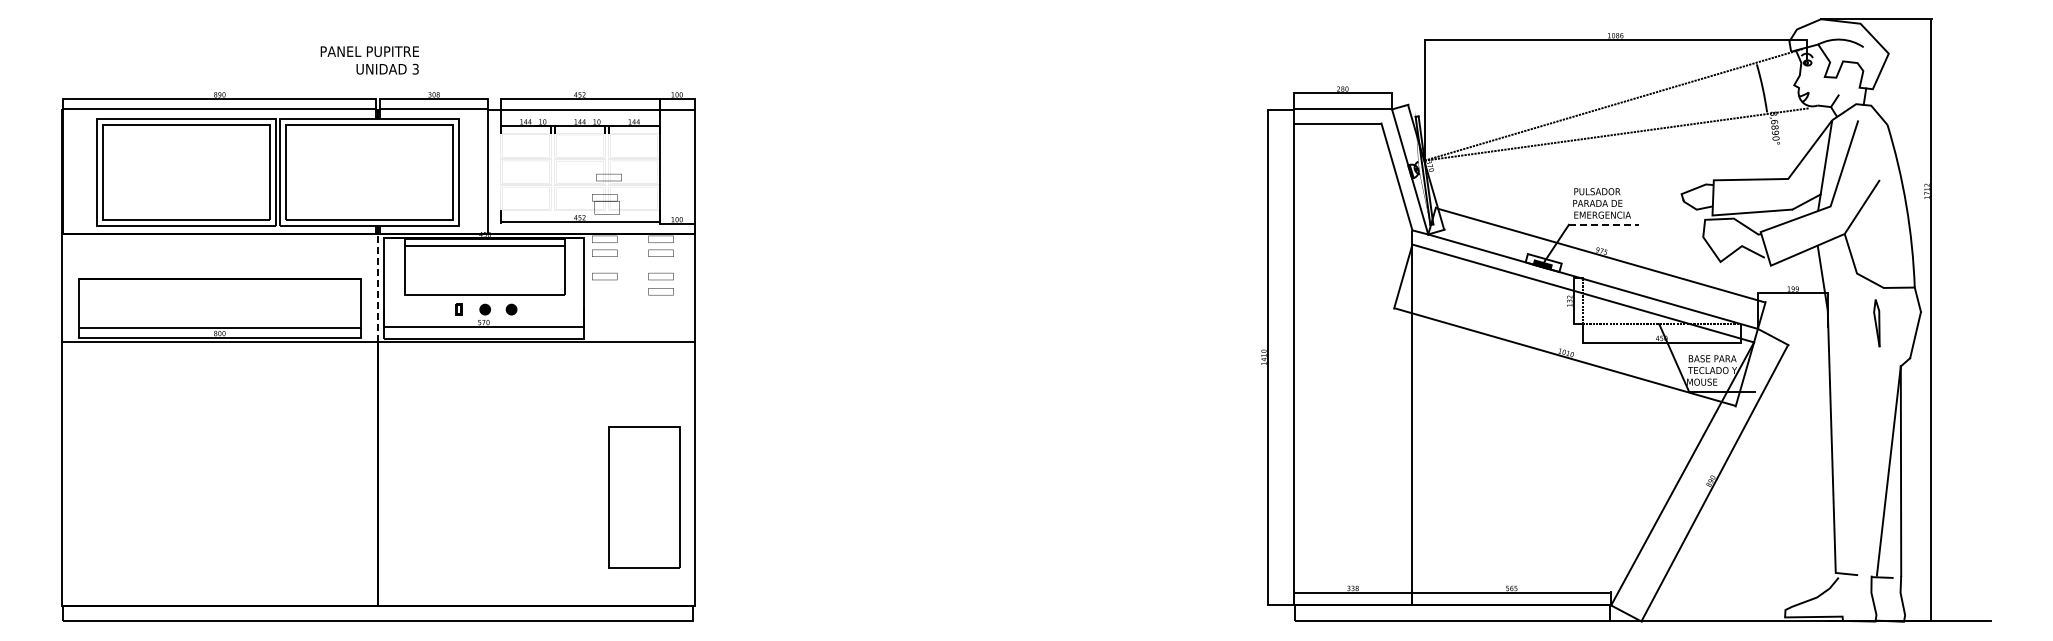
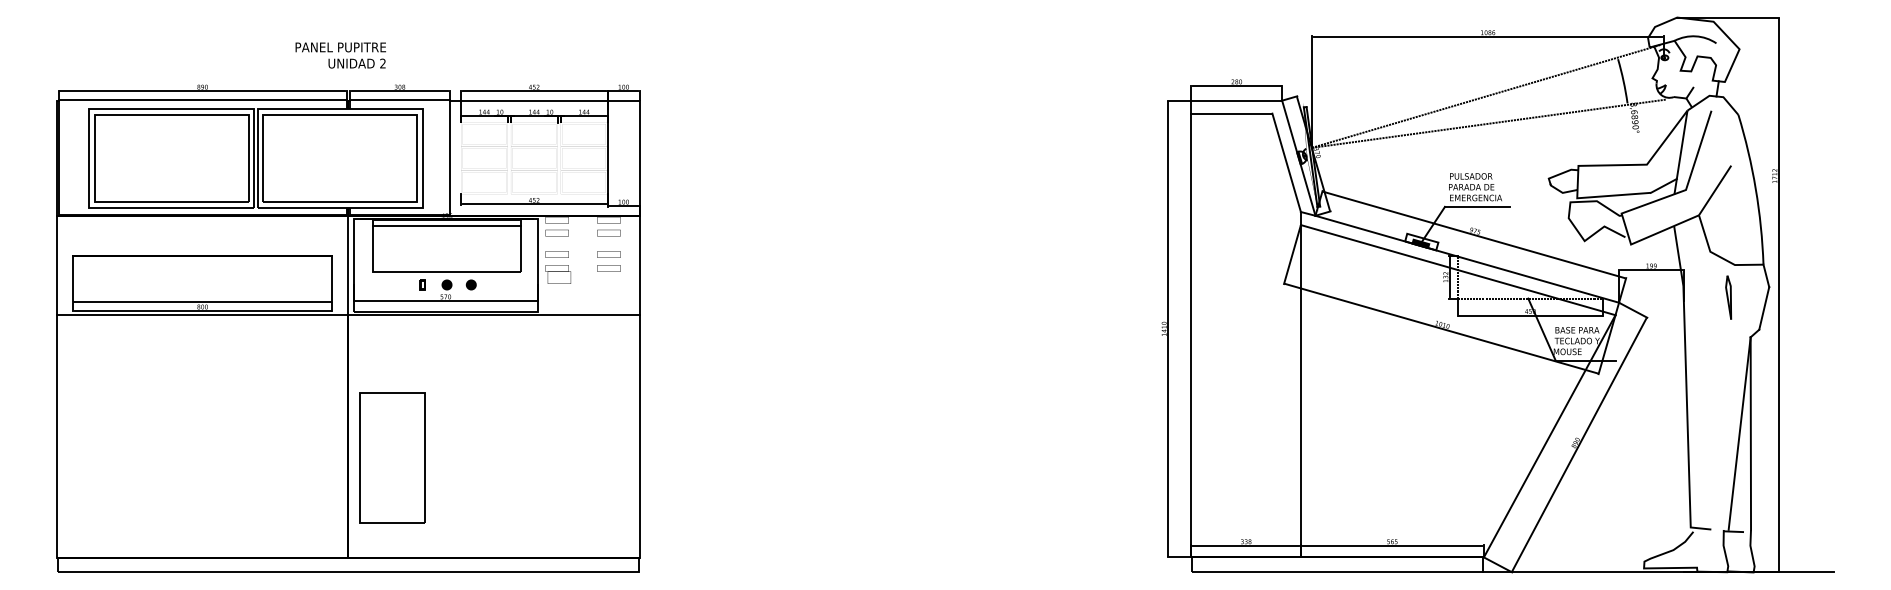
text: (415, 69) -> (382, 63), 3 -> 2
part: (608, 177) -> (560, 163), removed
part: (605, 204) -> (557, 274), moved
line: (1604, 224) -> (1477, 206), dashed -> solid
line: (378, 288) -> (348, 265), dashed -> solid
part: (644, 497) -> (392, 457), moved

